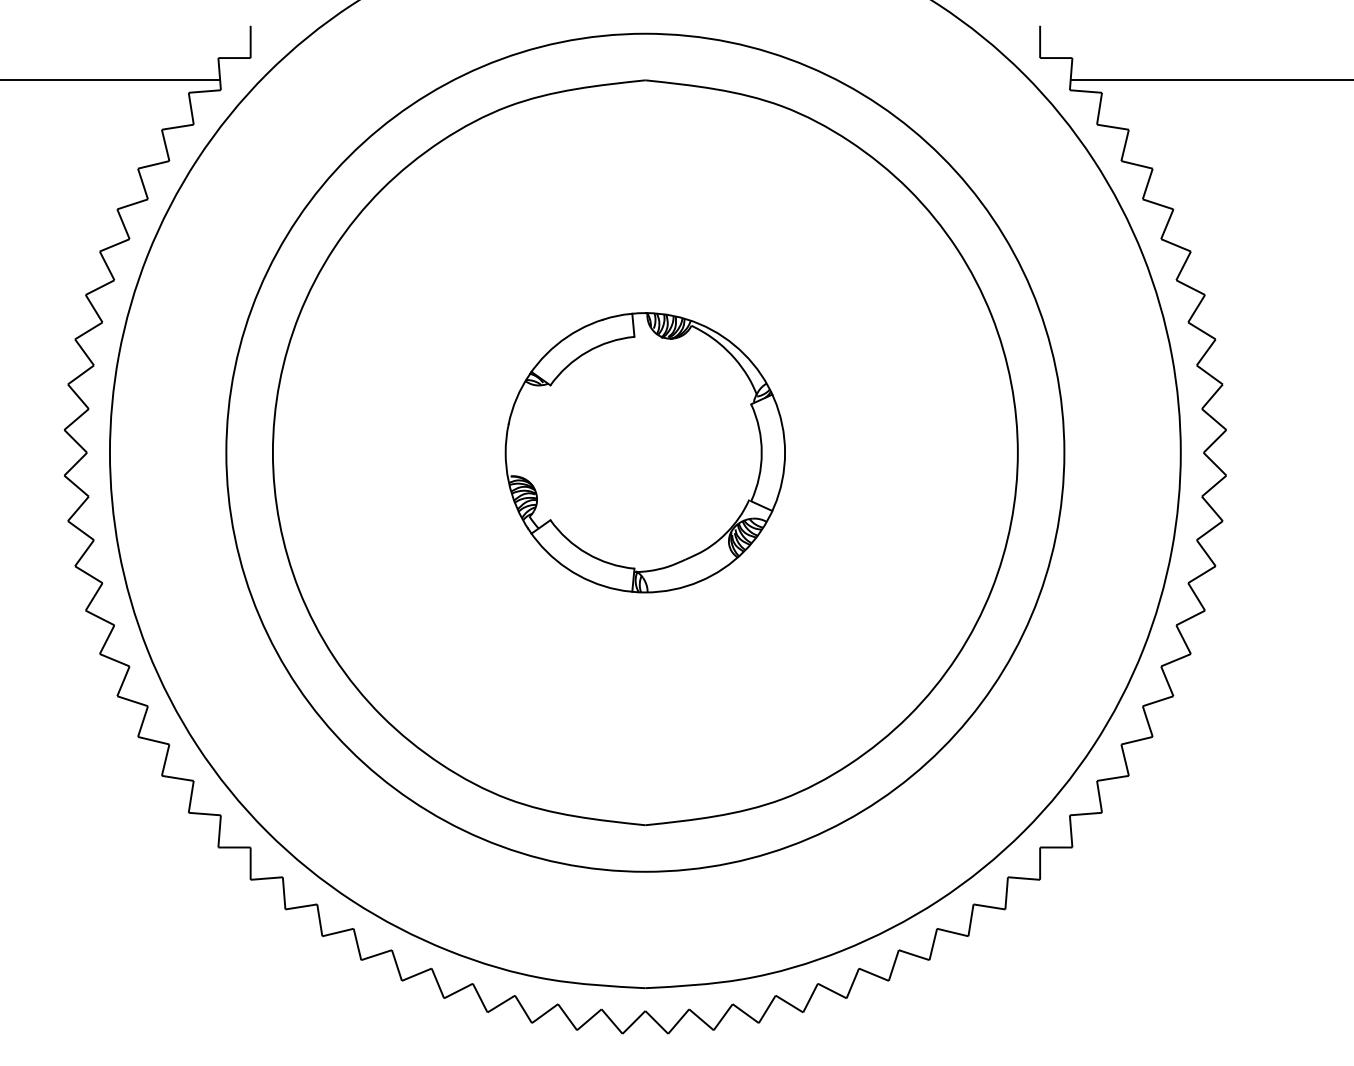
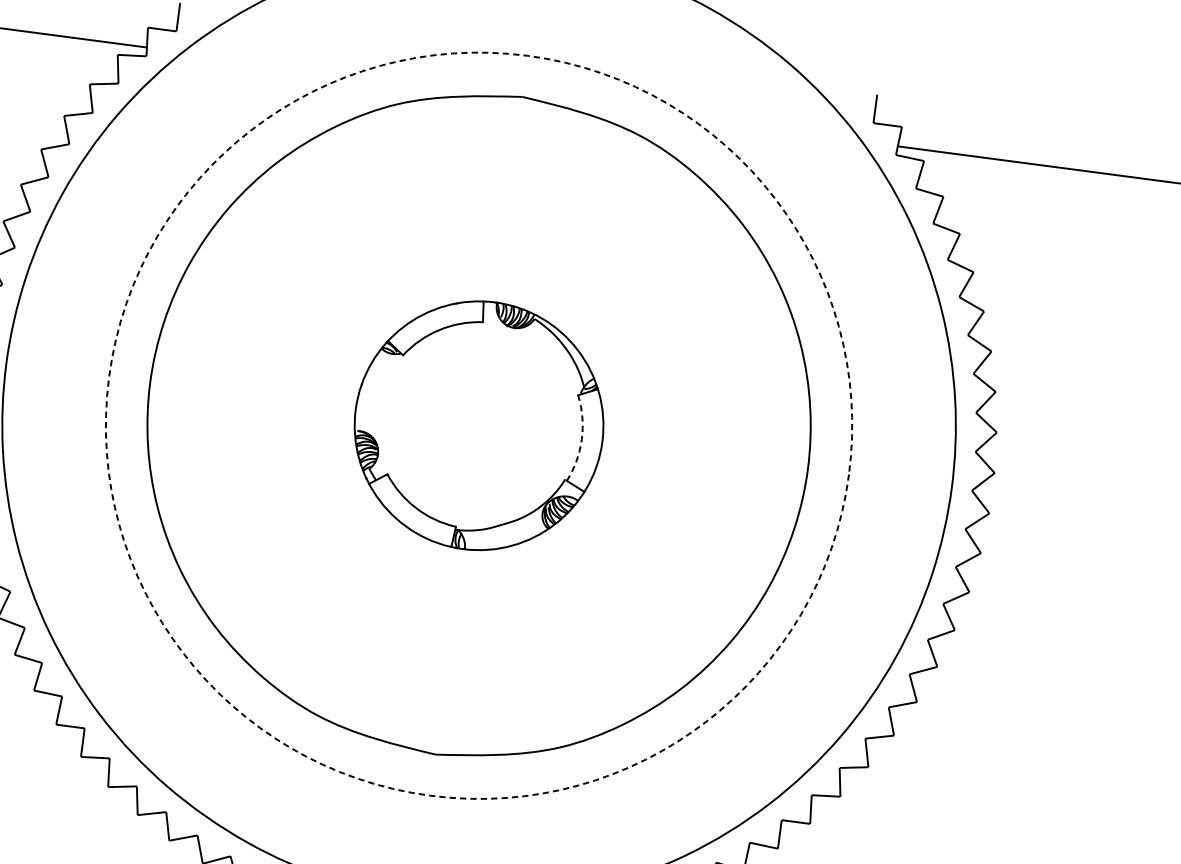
circle: (645, 452) -> (479, 425), solid -> dashed
arc: (761, 452) -> (581, 439), solid -> dashed

